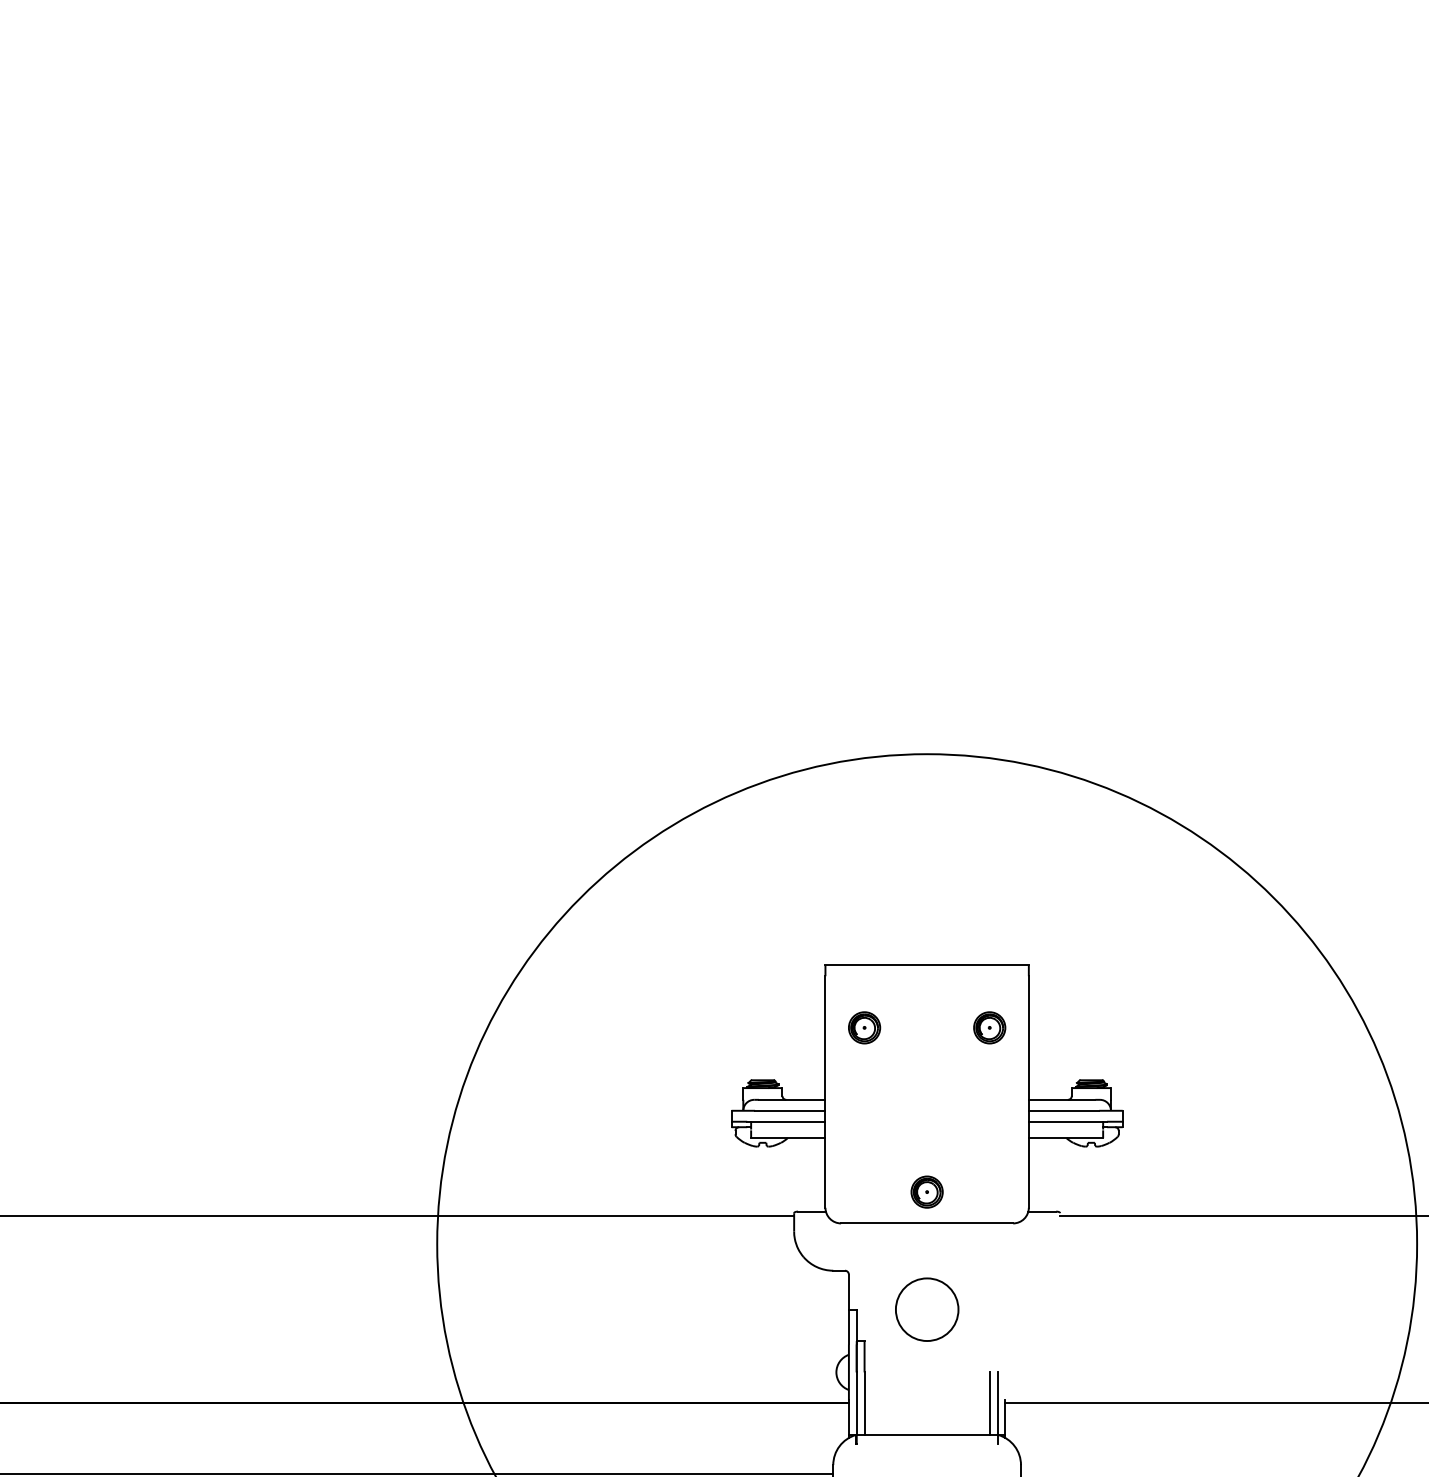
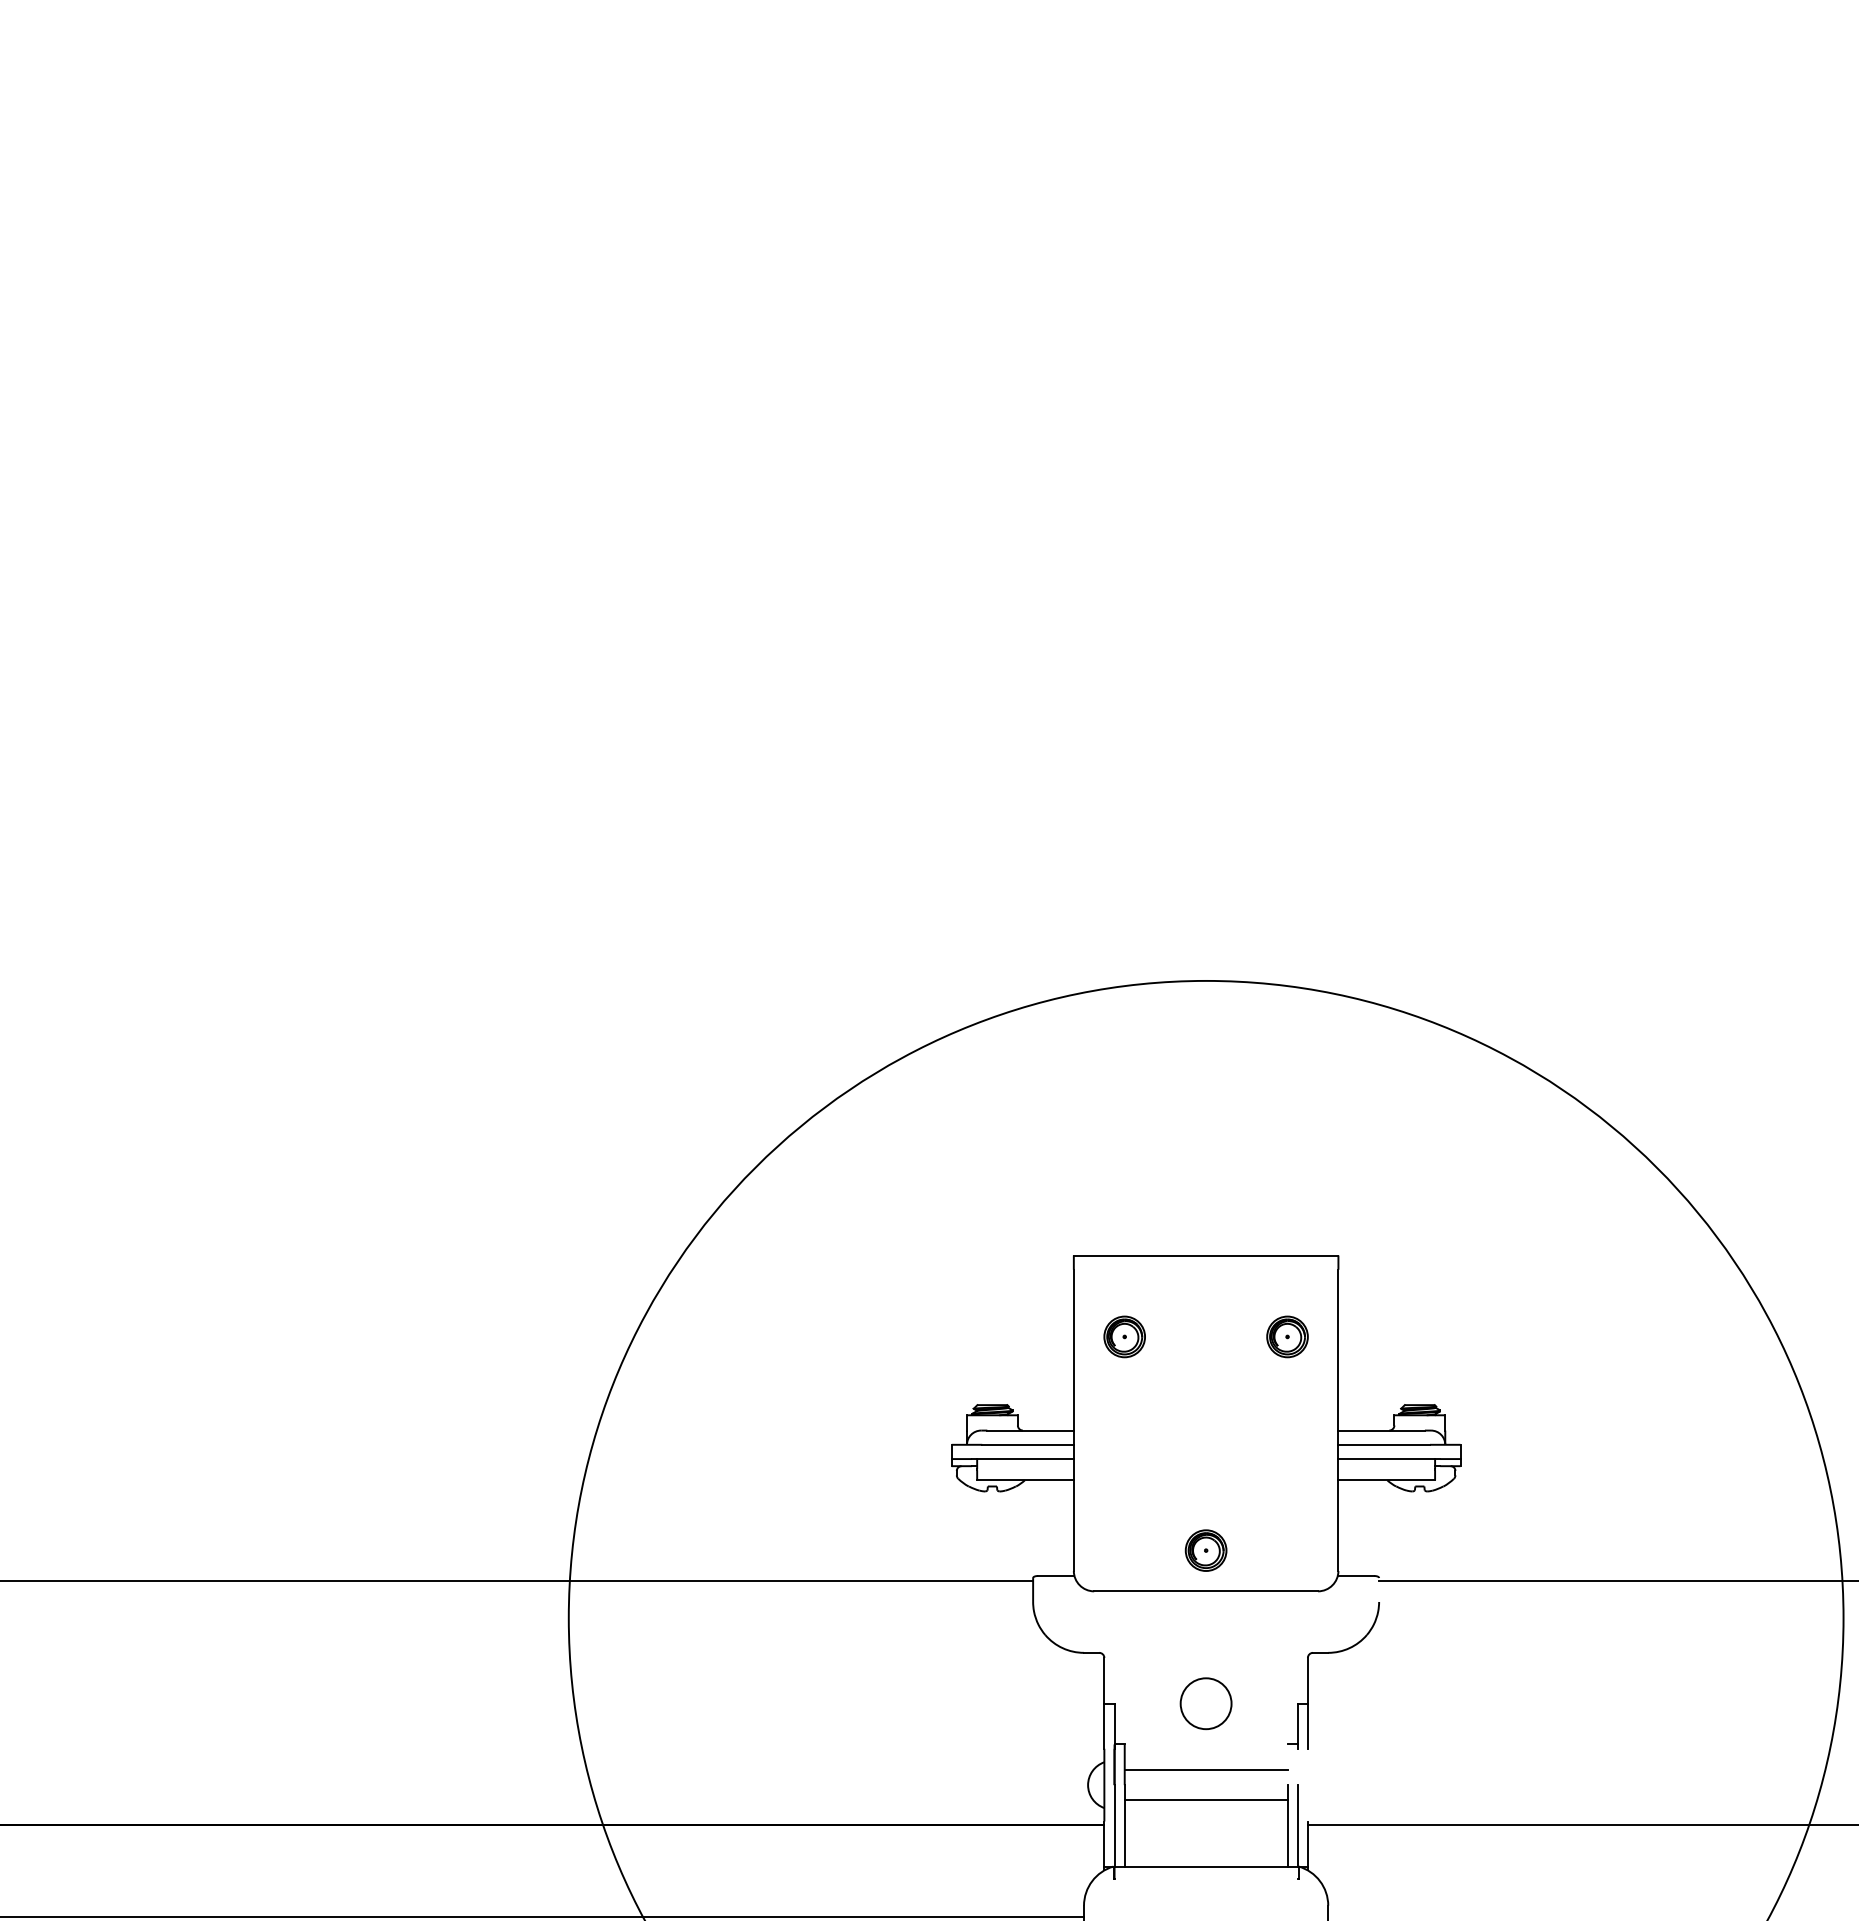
part: (1025, 1271) -> (1333, 1653), added
circle: (926, 1309) -> (1205, 1703), size x0.62
line: (926, 1360) -> (1205, 1769), added
line: (926, 1384) -> (1205, 1800), added

